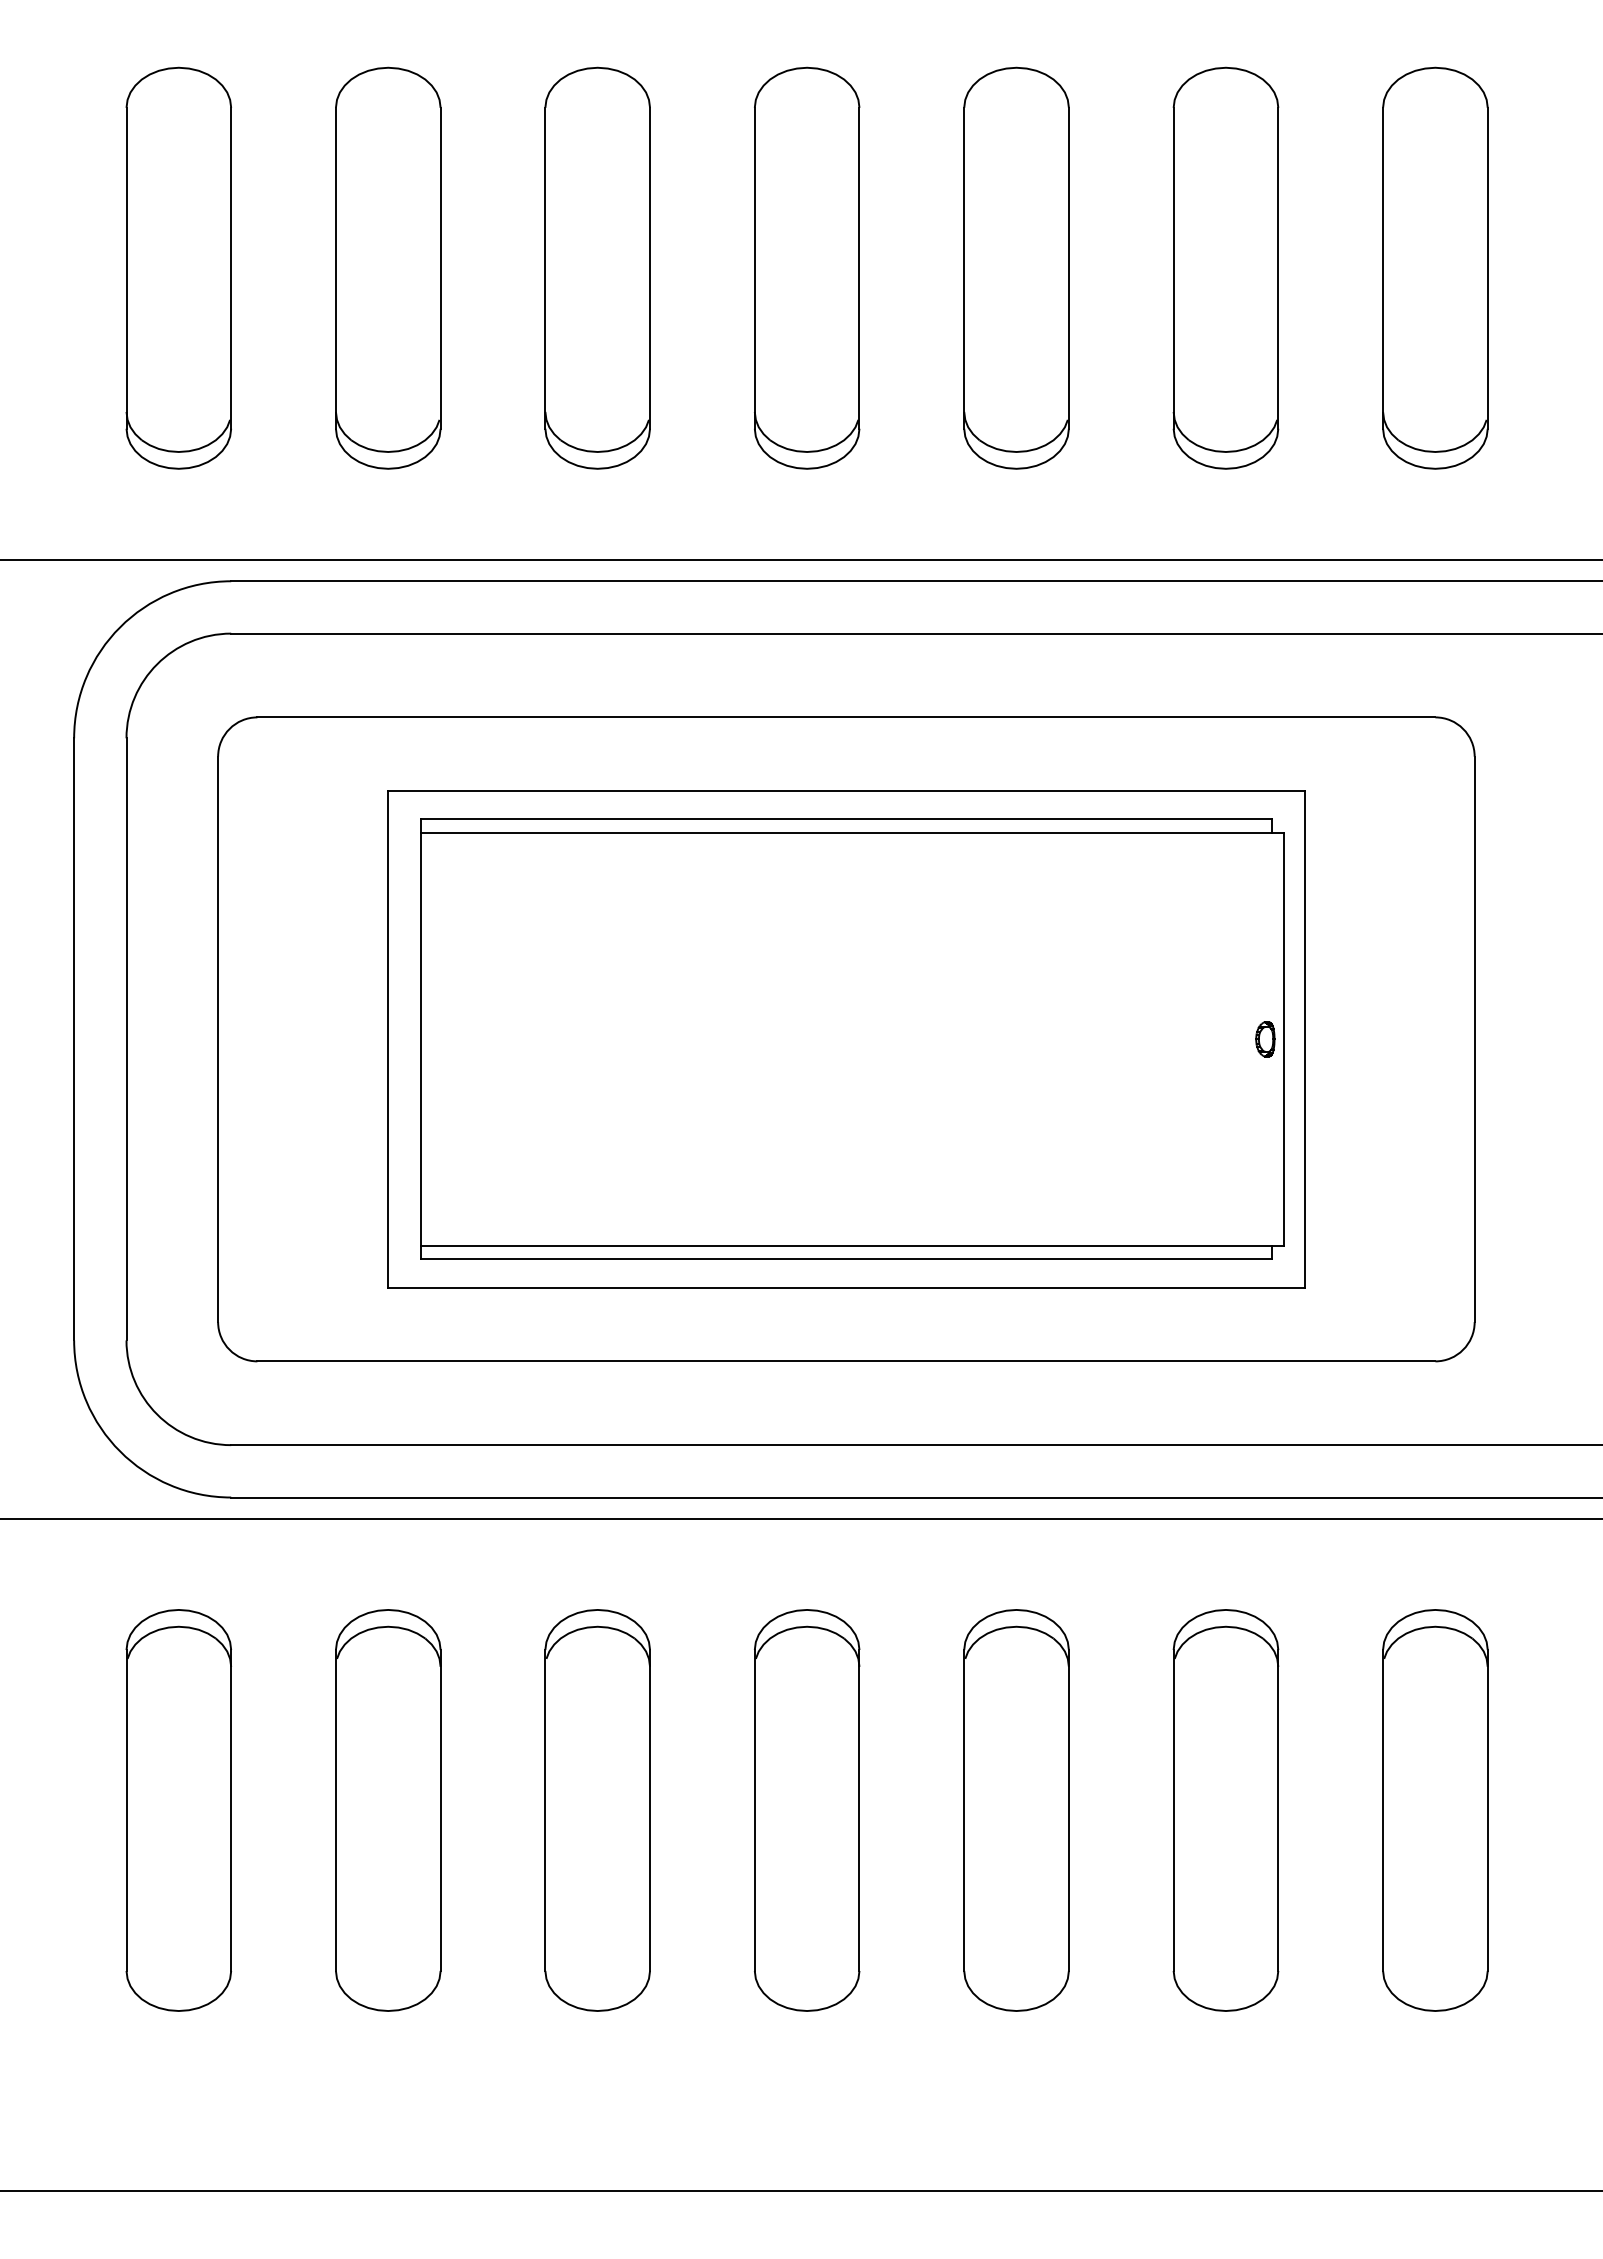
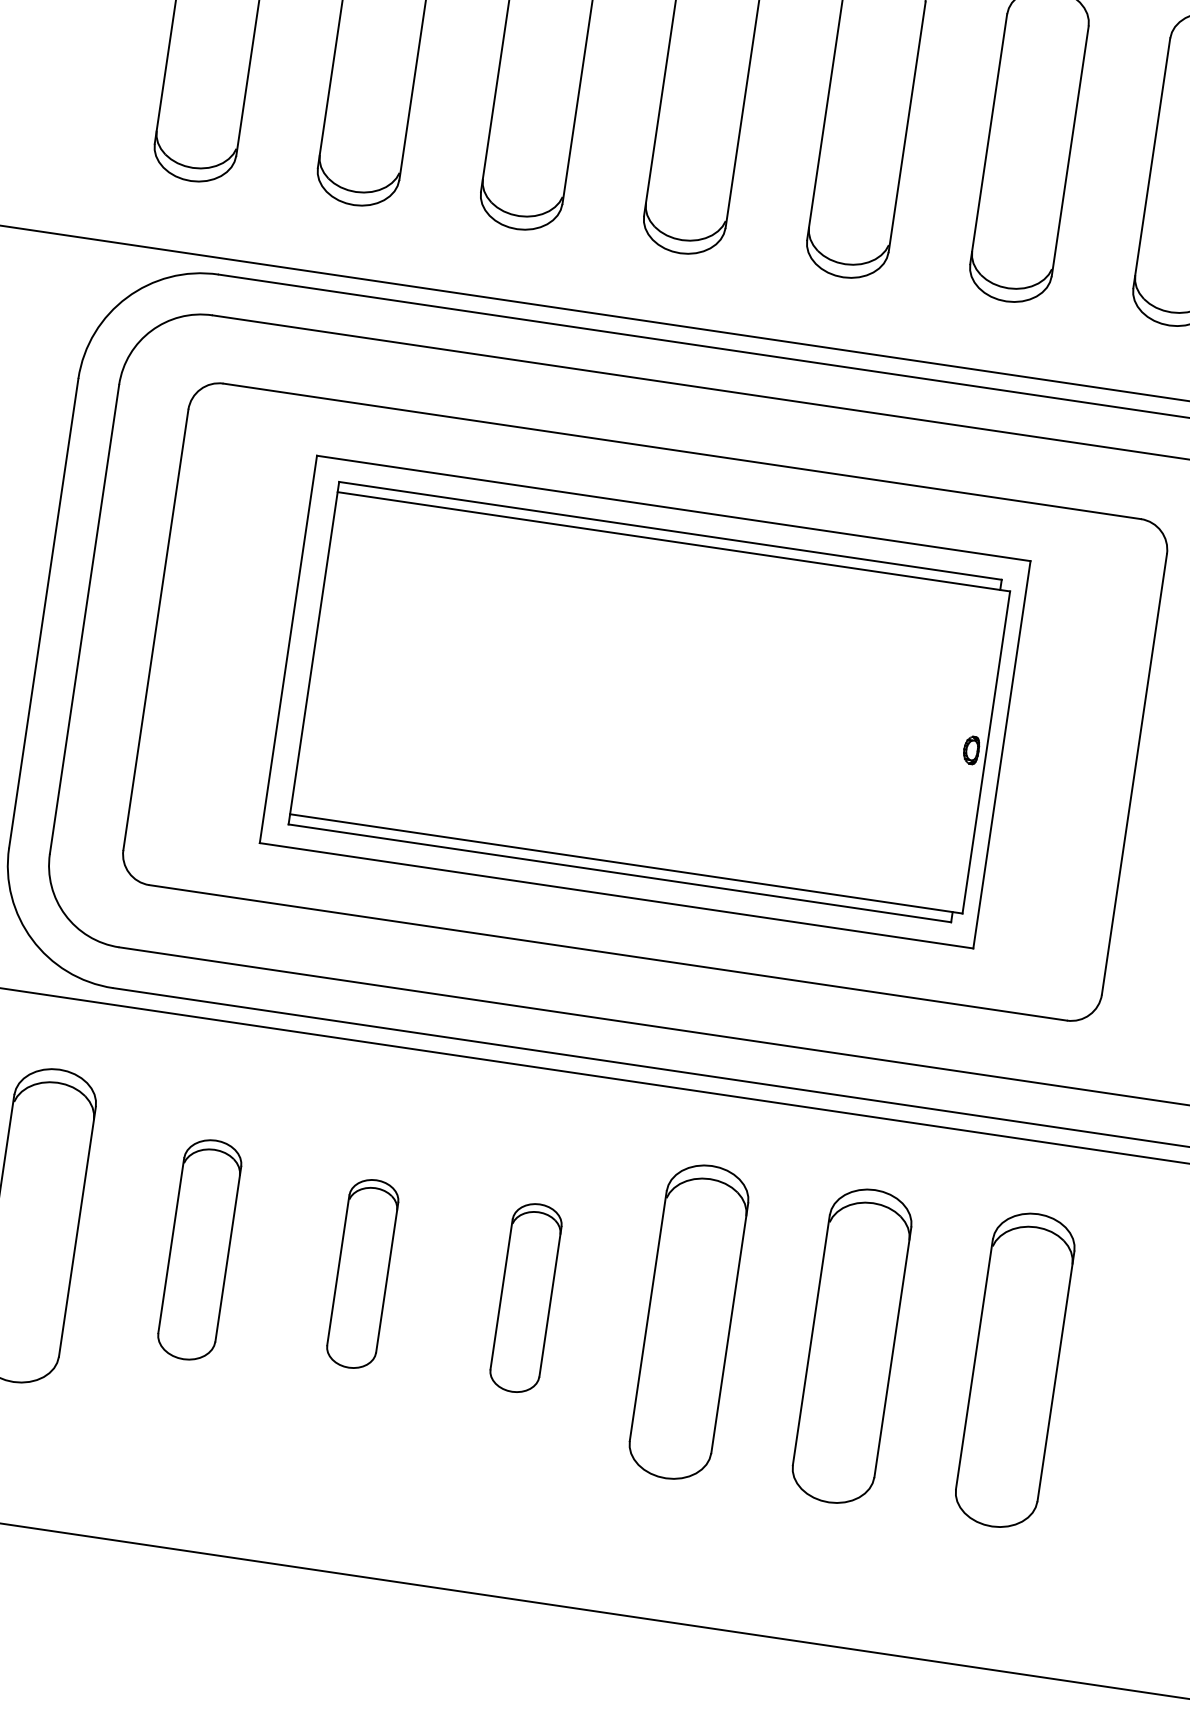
part: (388, 1810) -> (199, 1249), size x0.7
part: (597, 1810) -> (362, 1273), size x0.6
part: (807, 1810) -> (526, 1298), size x0.6

